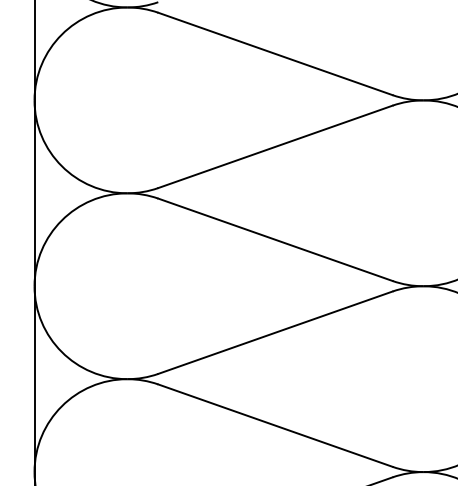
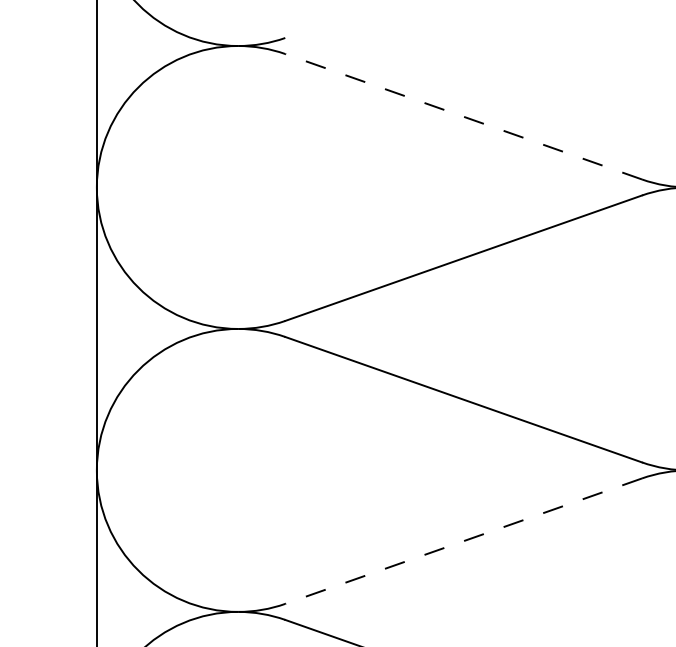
line: (274, 53) -> (462, 116), solid -> dashed
line: (274, 332) -> (462, 540), solid -> dashed

